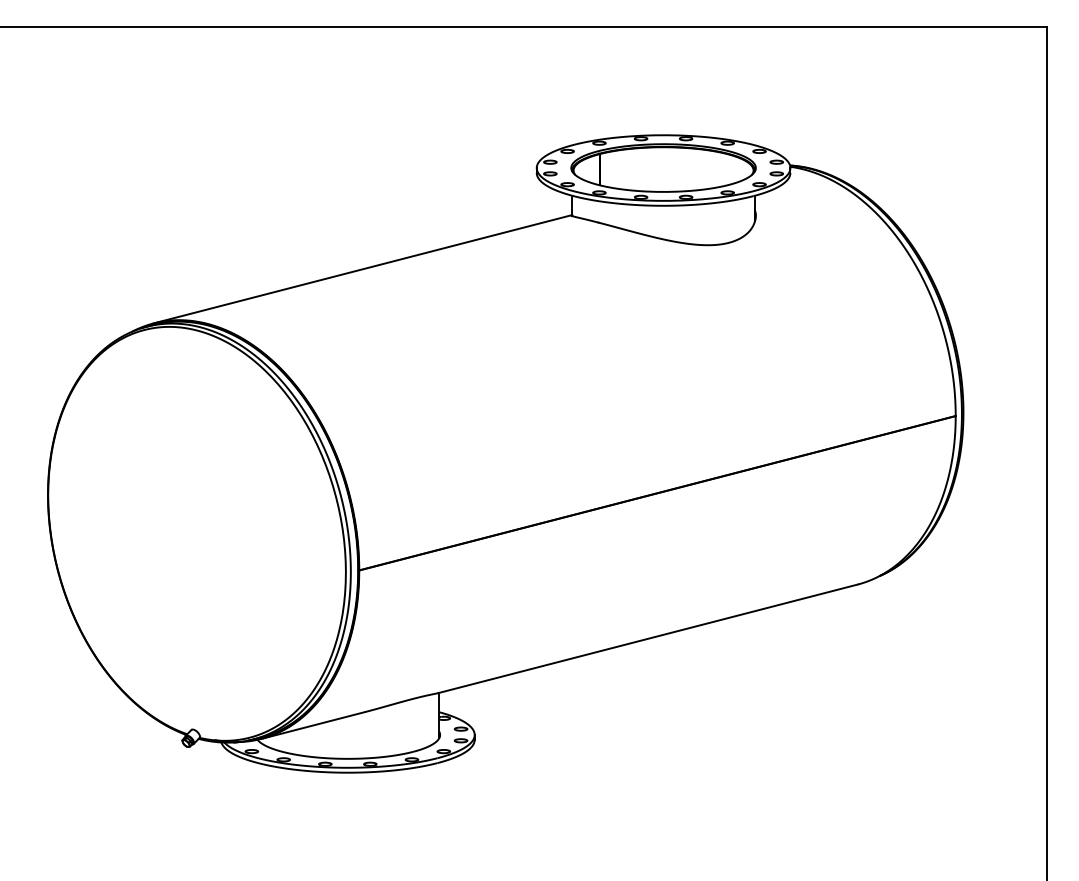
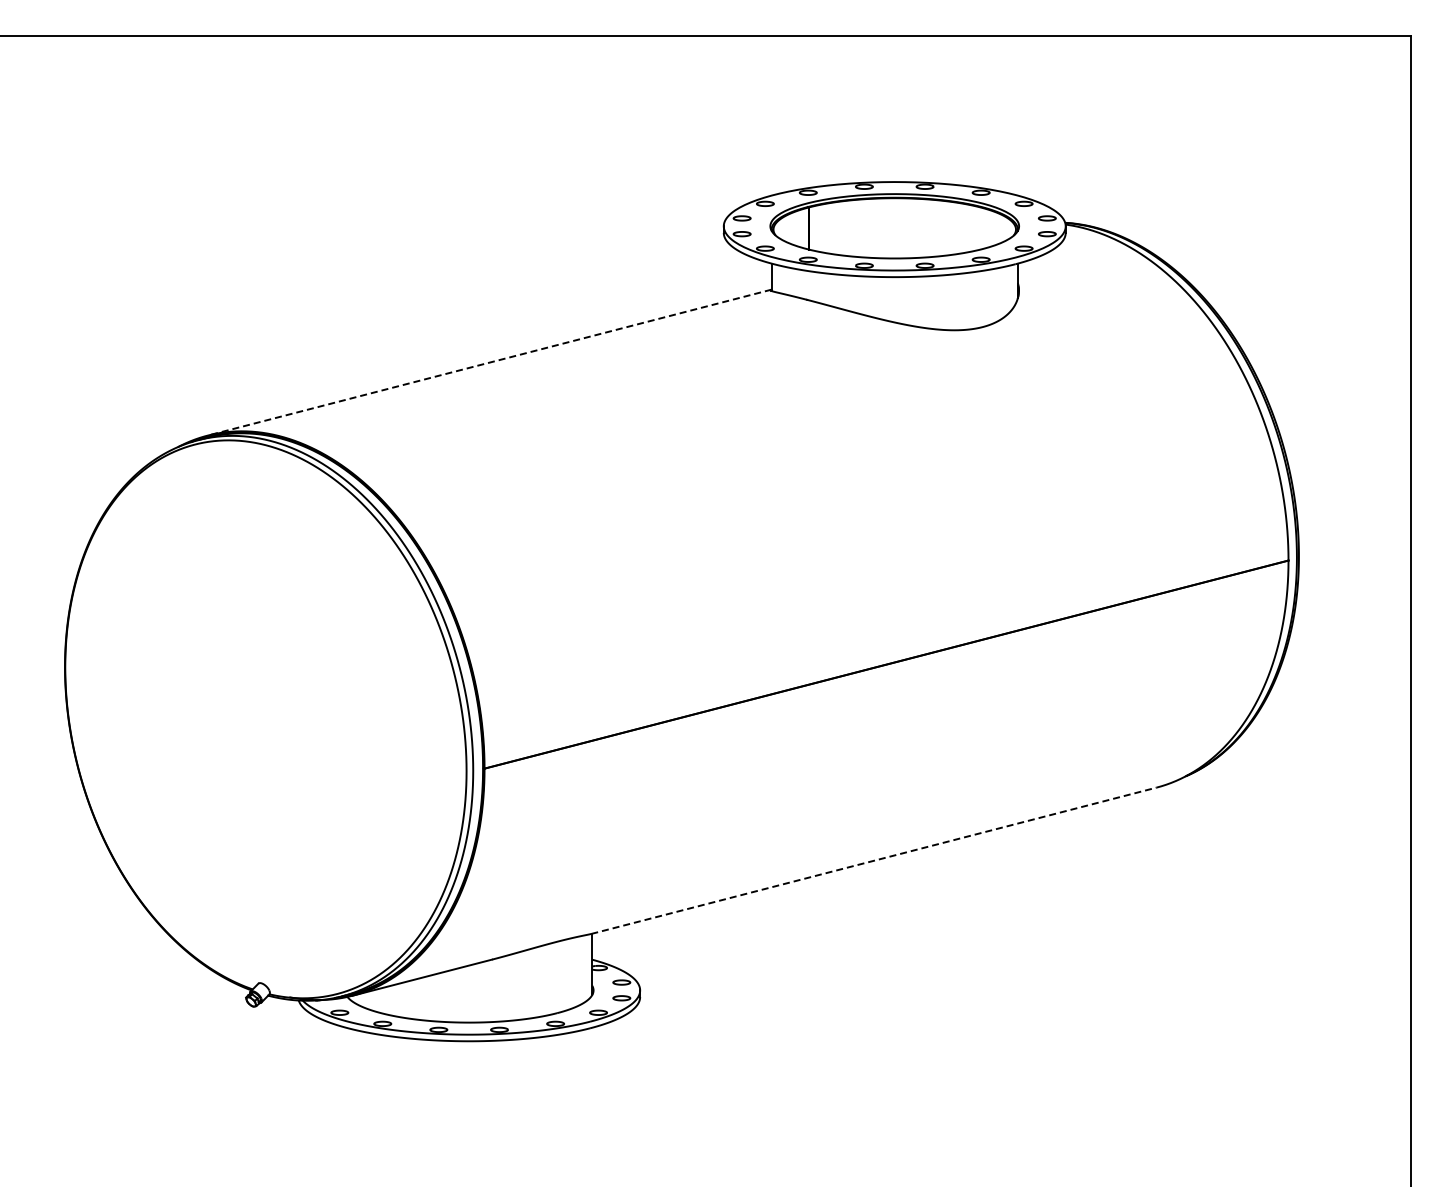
line: (362, 269) -> (489, 362), solid -> dashed
line: (647, 638) -> (873, 860), solid -> dashed

